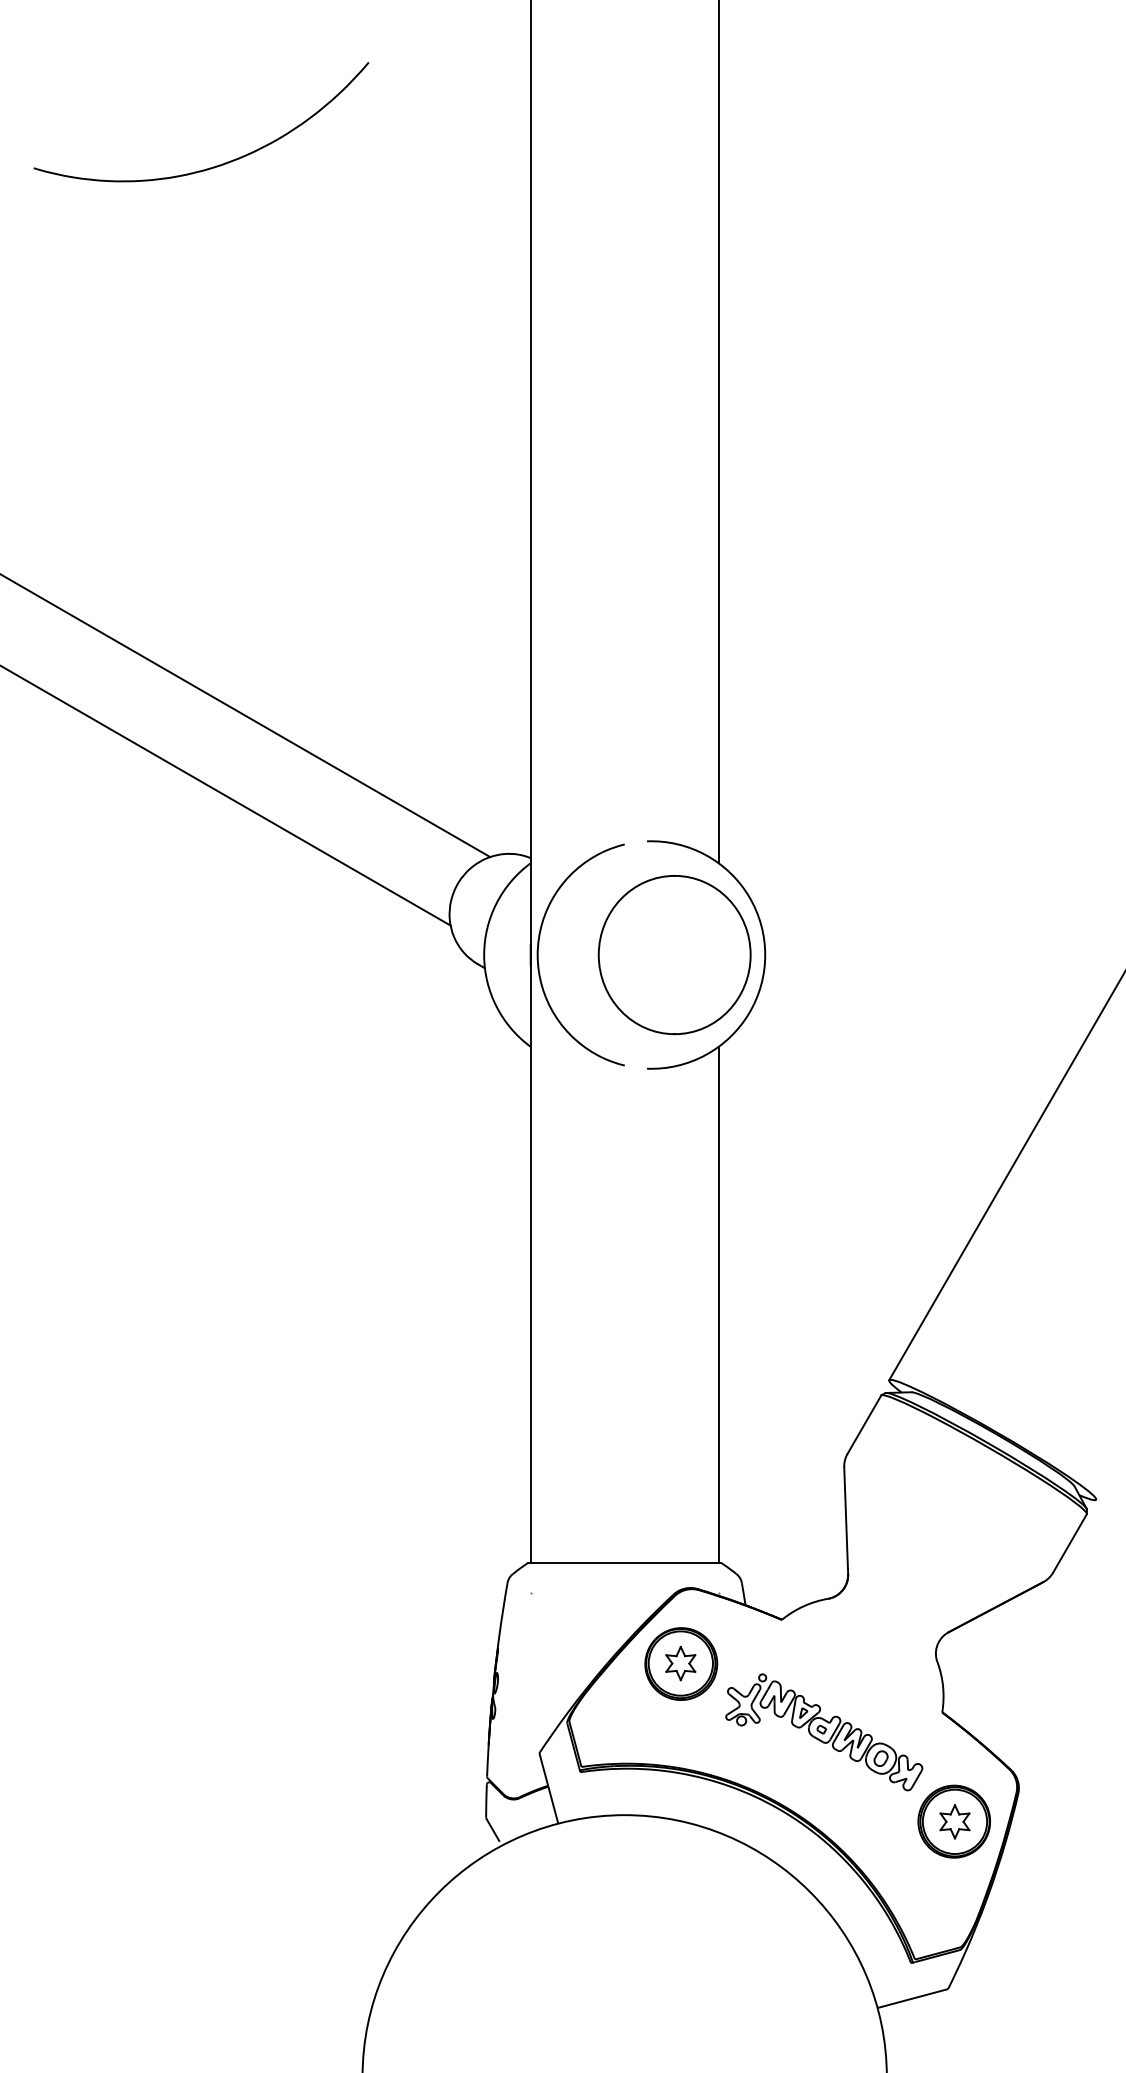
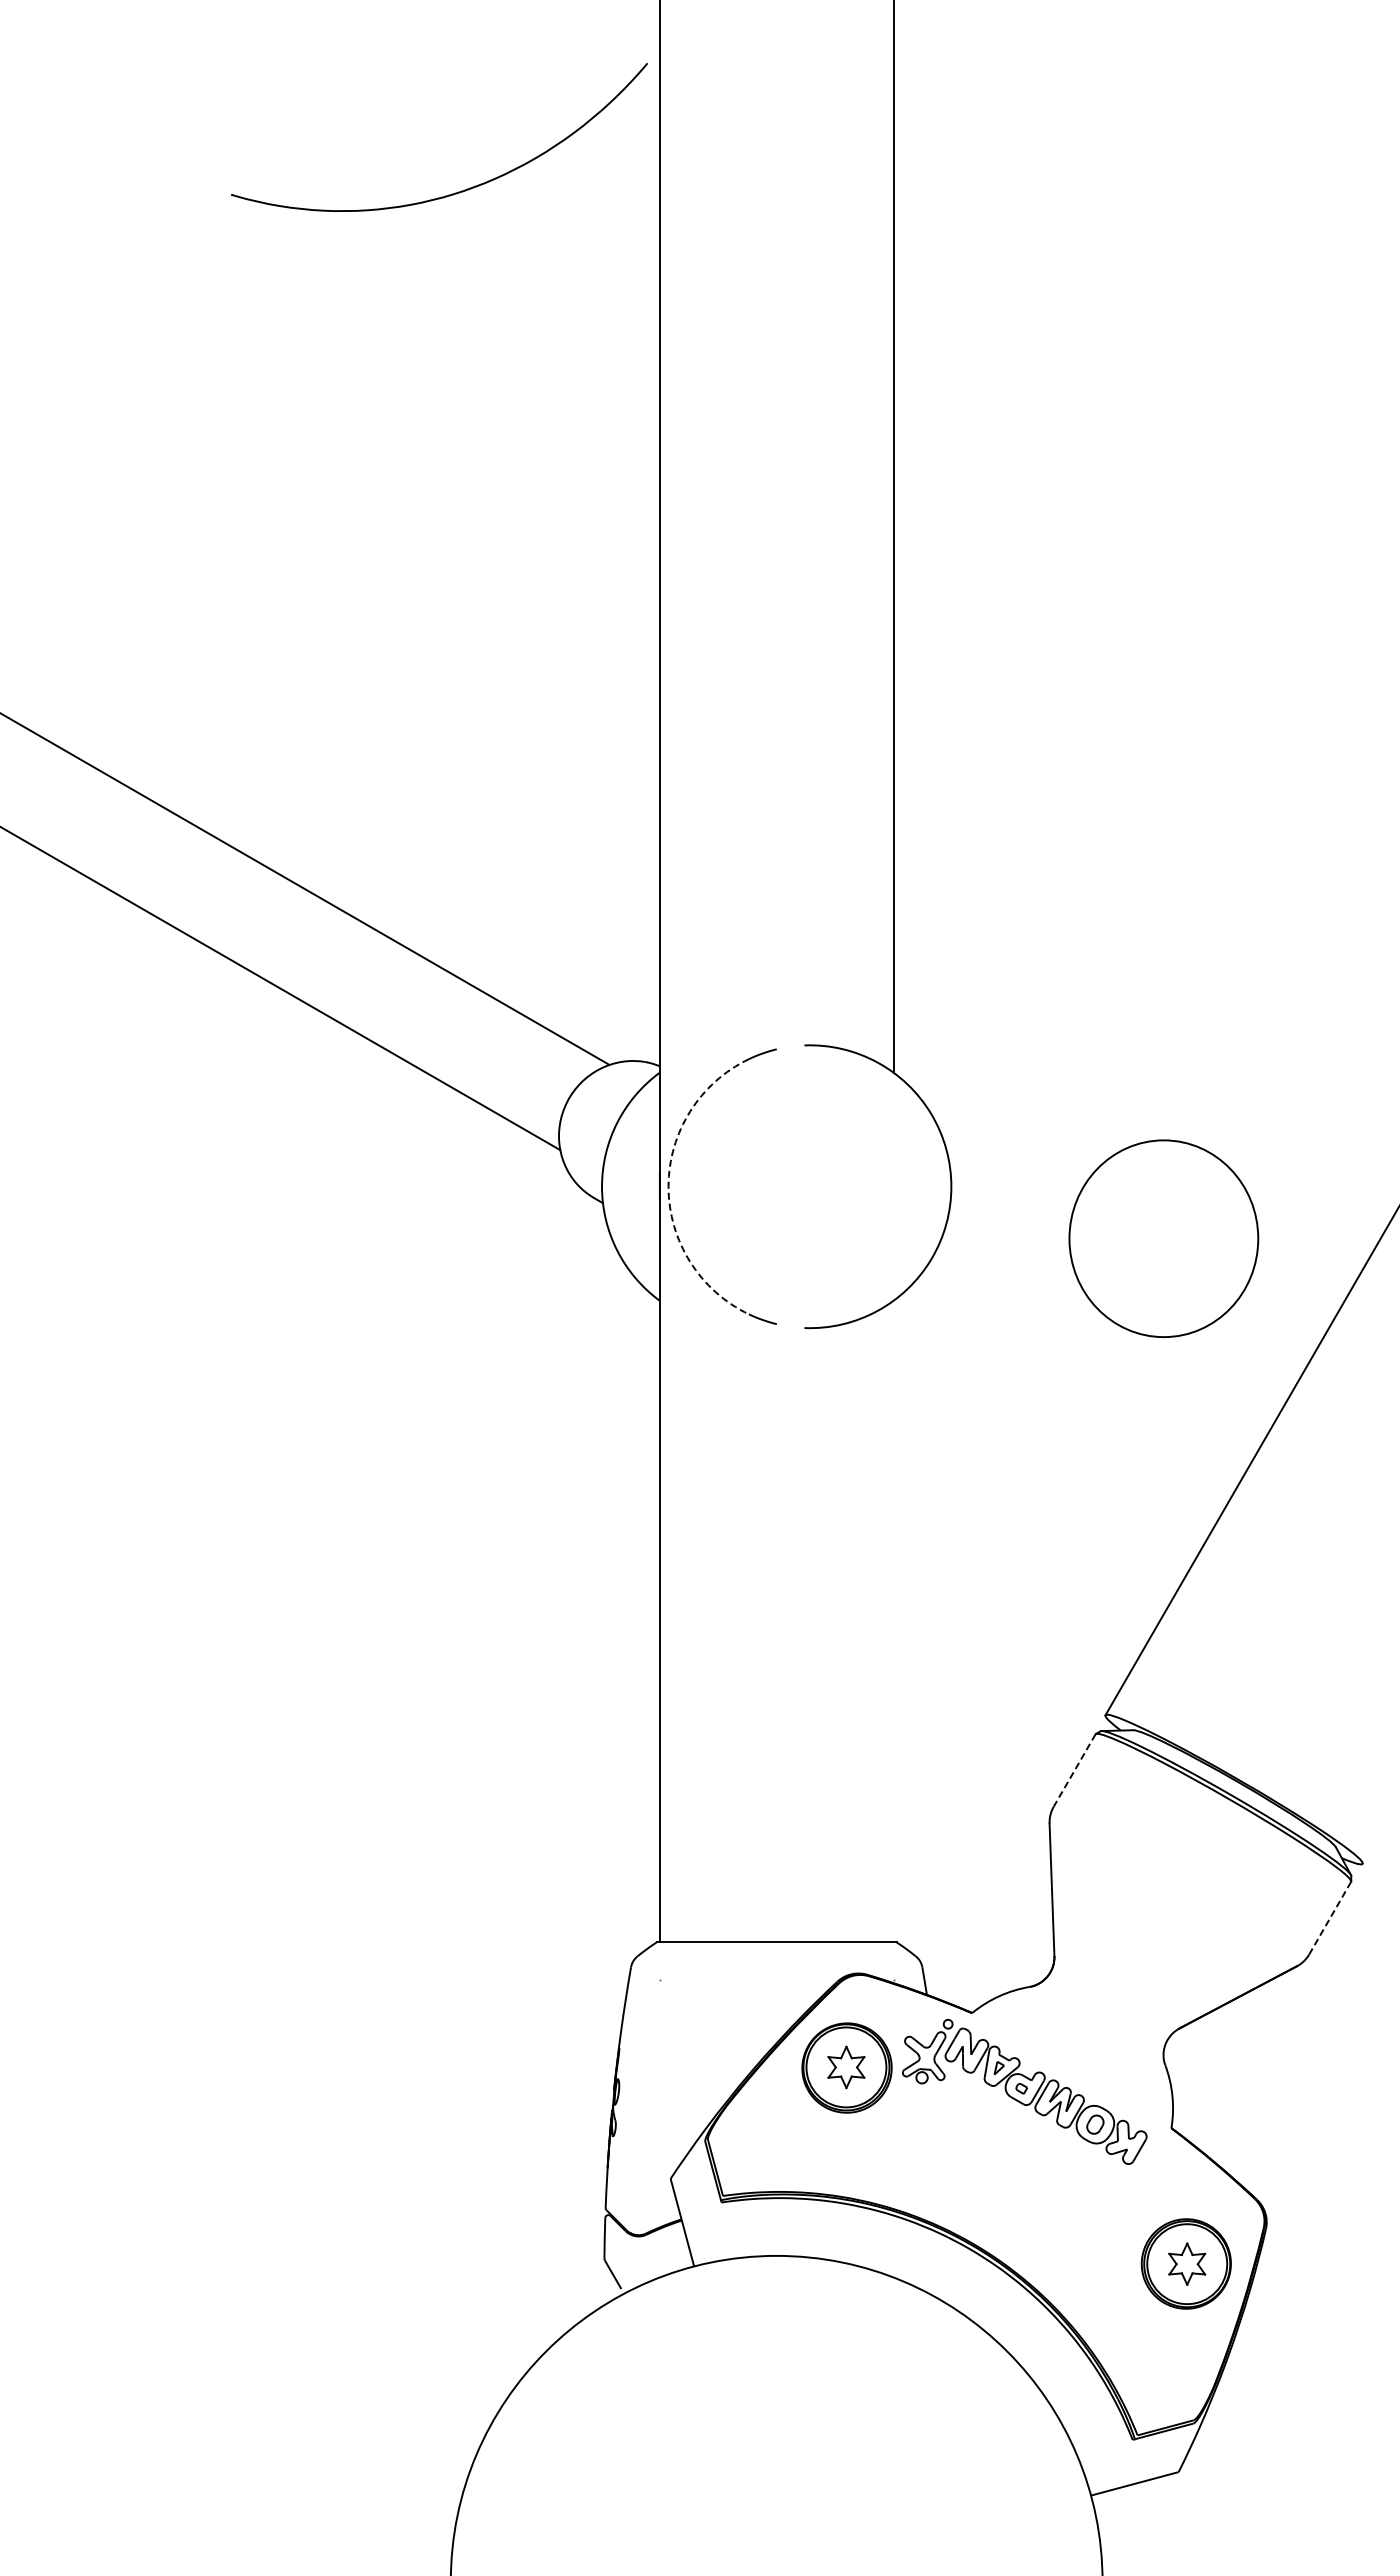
part: (216, 165) -> (458, 191), moved
arc: (537, 954) -> (668, 1186), solid -> dashed
part: (674, 954) -> (1163, 1238), moved
line: (718, 1304) -> (893, 1621), removed
line: (864, 1424) -> (1074, 1770), solid -> dashed
line: (1070, 1543) -> (1330, 1918), solid -> dashed
part: (824, 1731) -> (1024, 2091), moved

